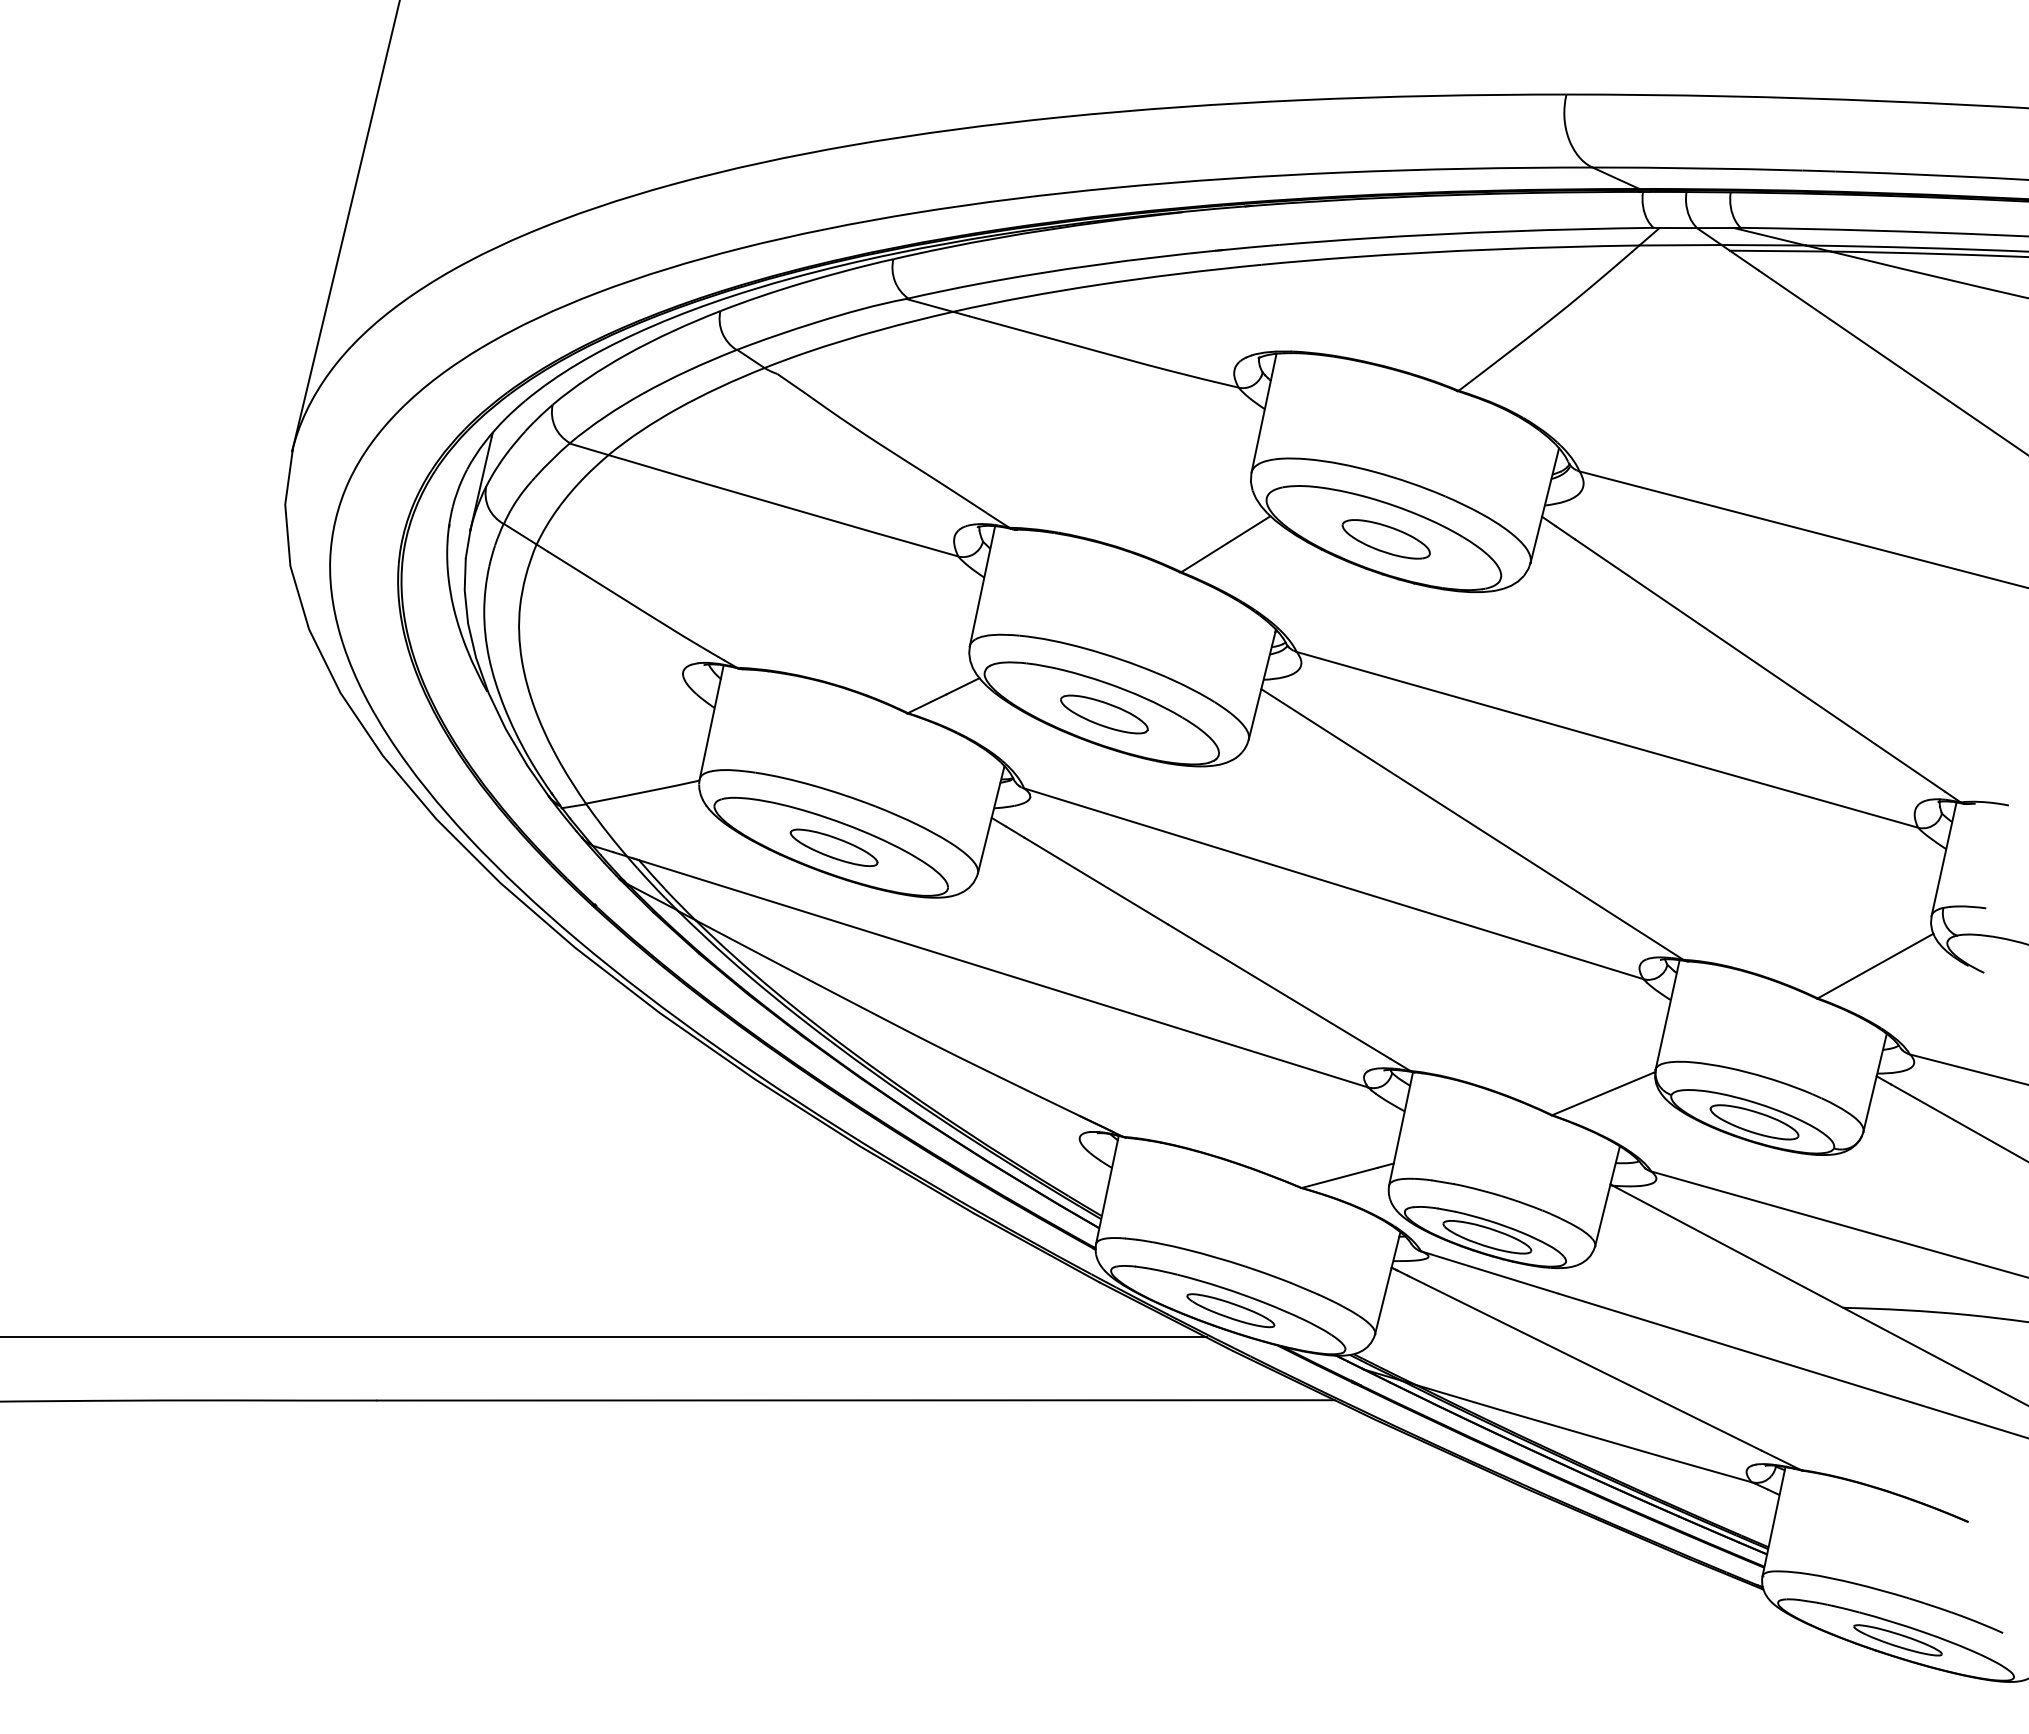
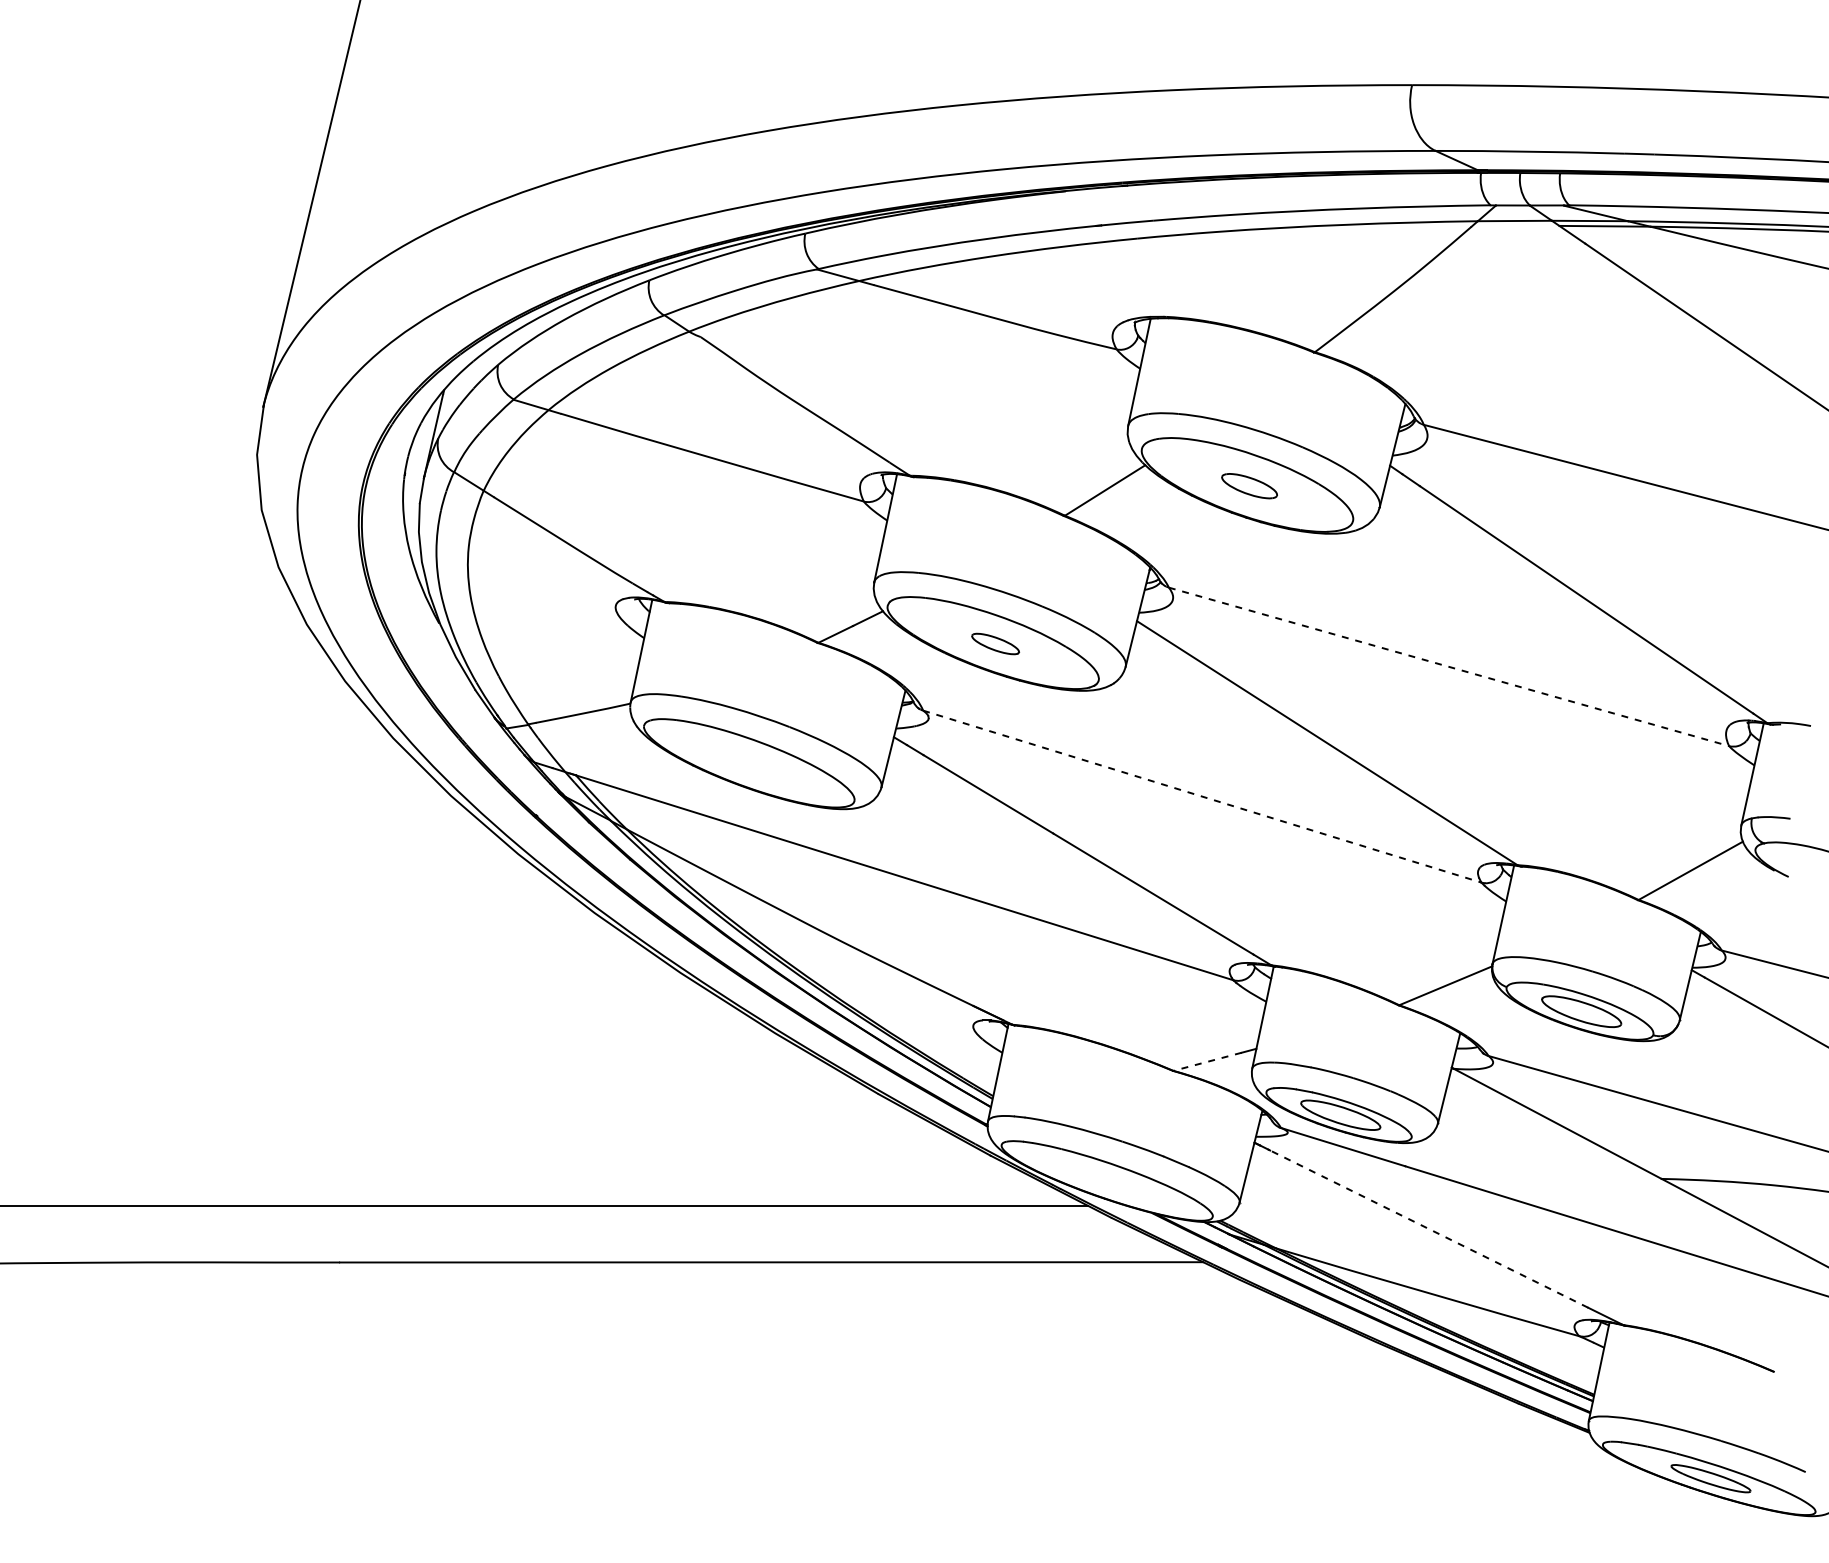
part: (1385, 539) -> (1248, 486), size x0.7
part: (1104, 714) -> (995, 644), size x0.6
line: (1607, 739) -> (1449, 666), solid -> dashed
part: (833, 847) -> (751, 763), removed
line: (1334, 883) -> (1202, 796), solid -> dashed
line: (1339, 1178) -> (1207, 1062), solid -> dashed
part: (1230, 1310) -> (1109, 1181), removed
line: (1585, 1363) -> (1429, 1229), solid -> dashed

